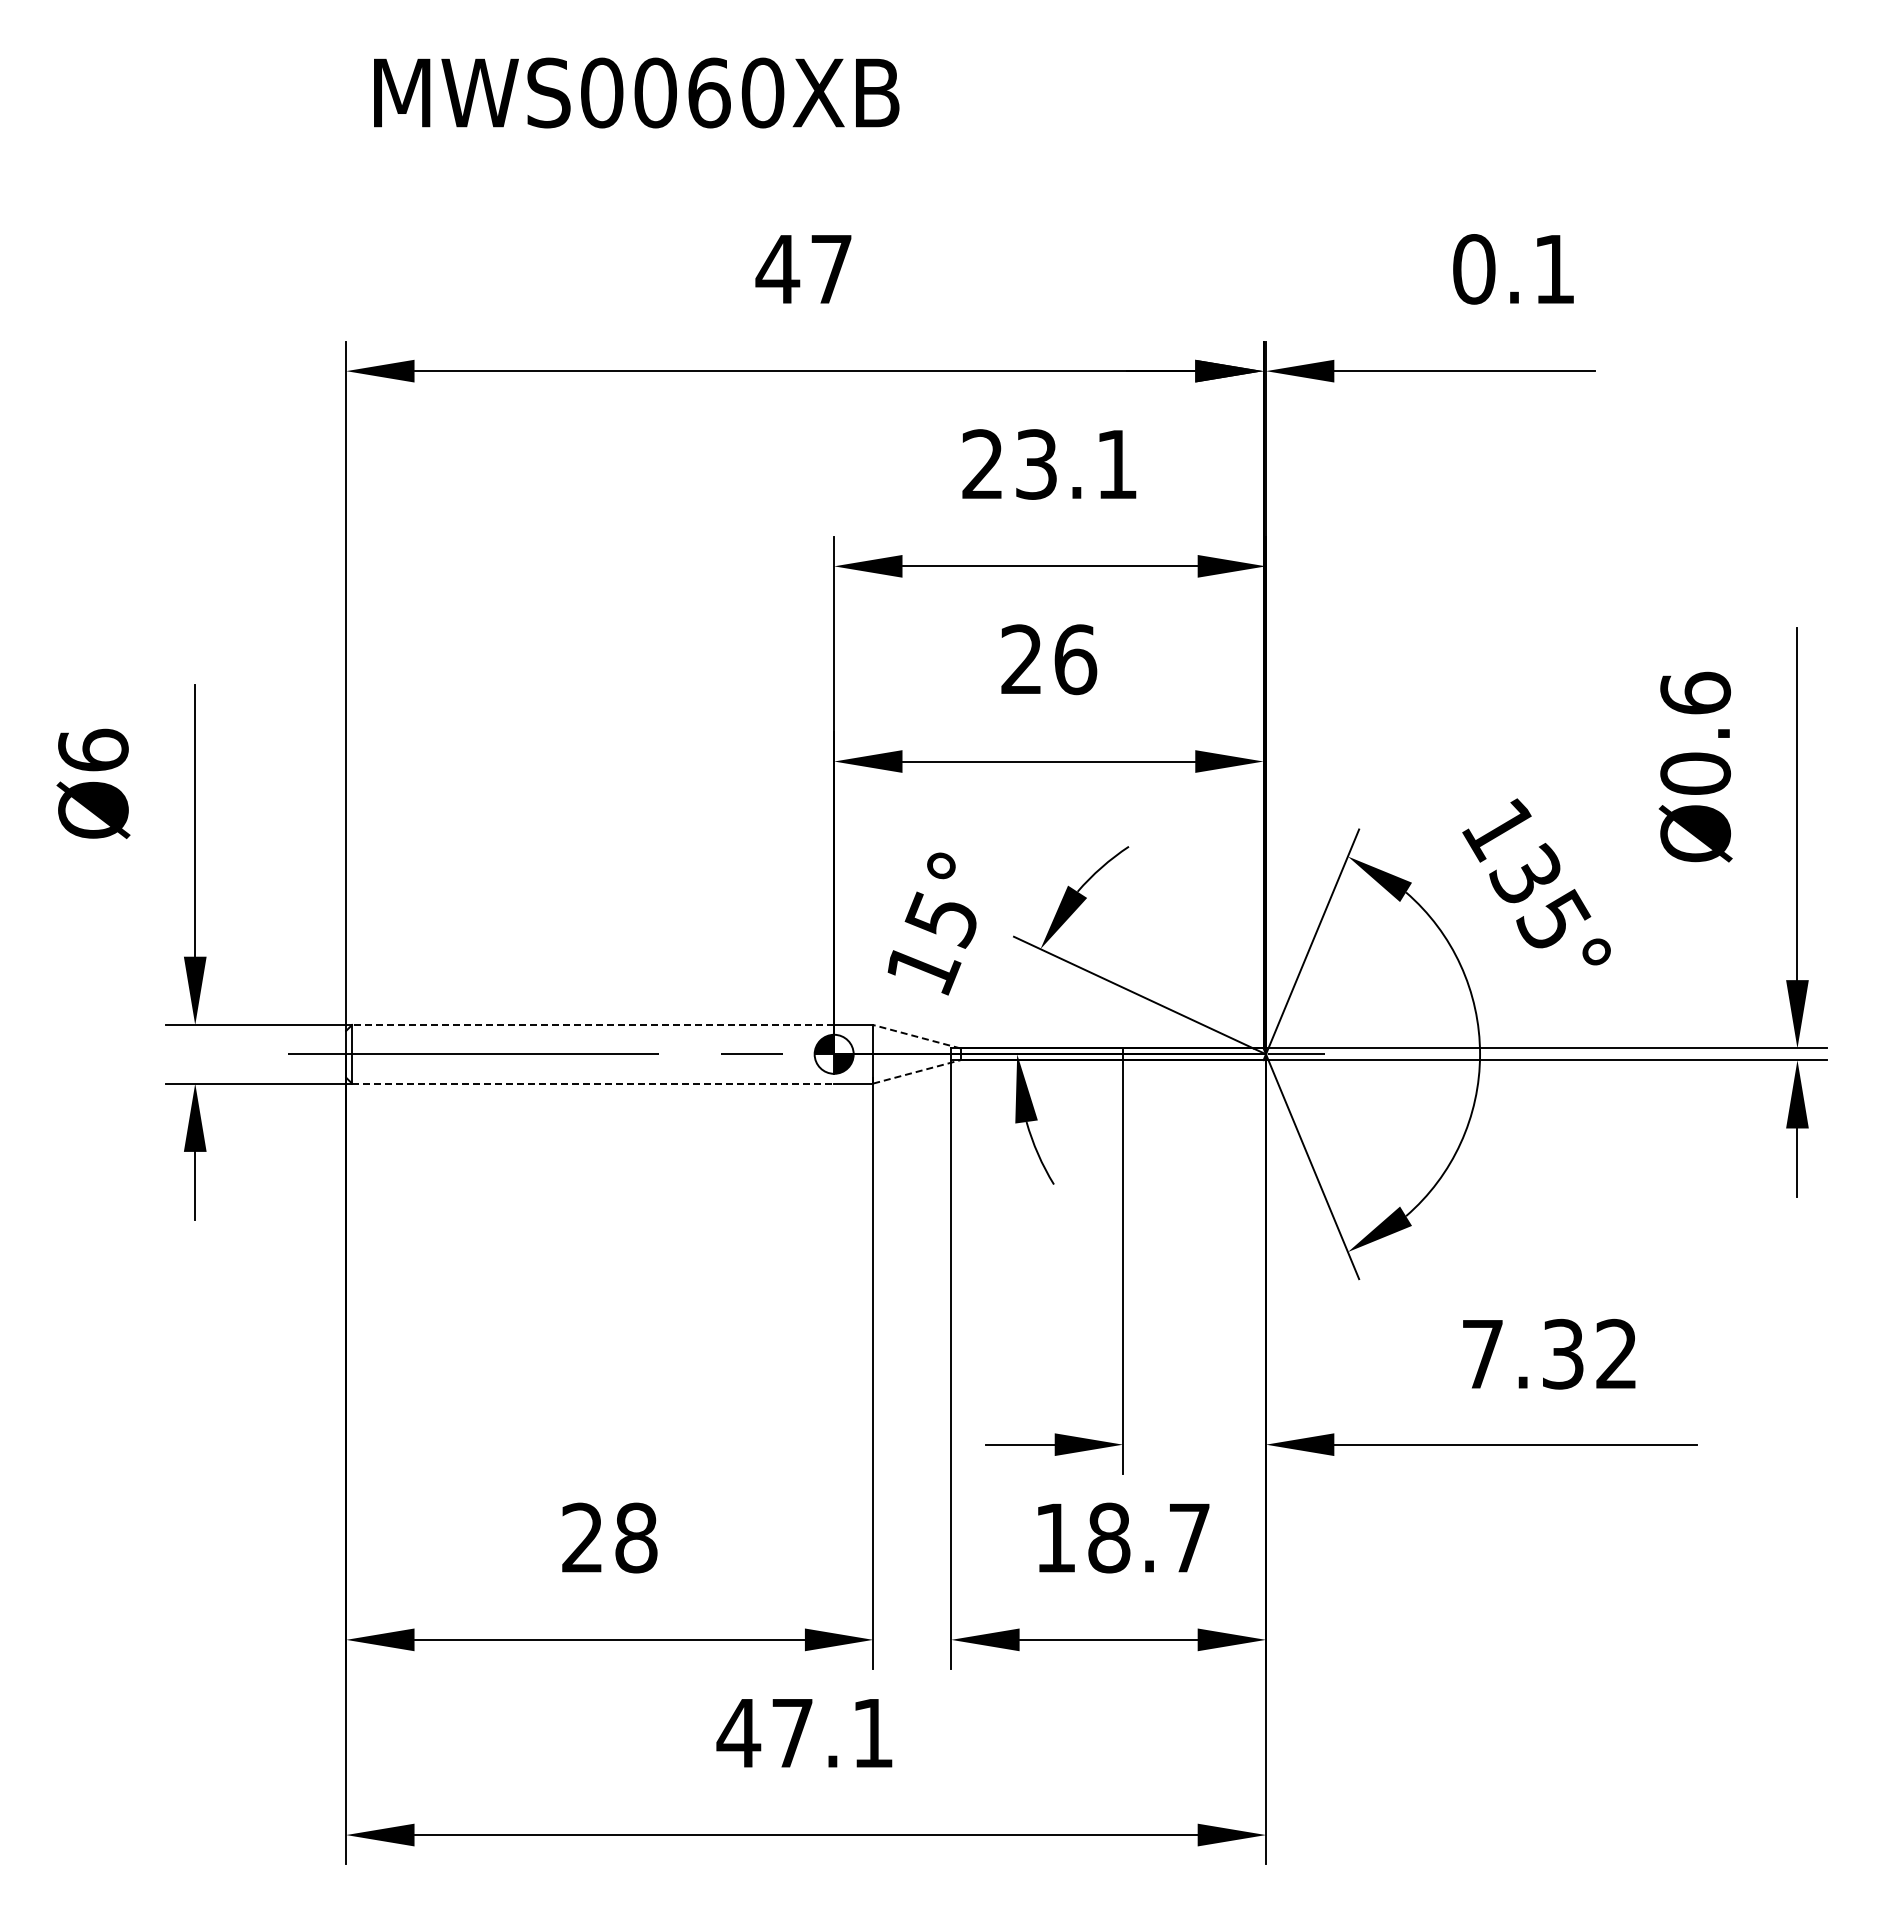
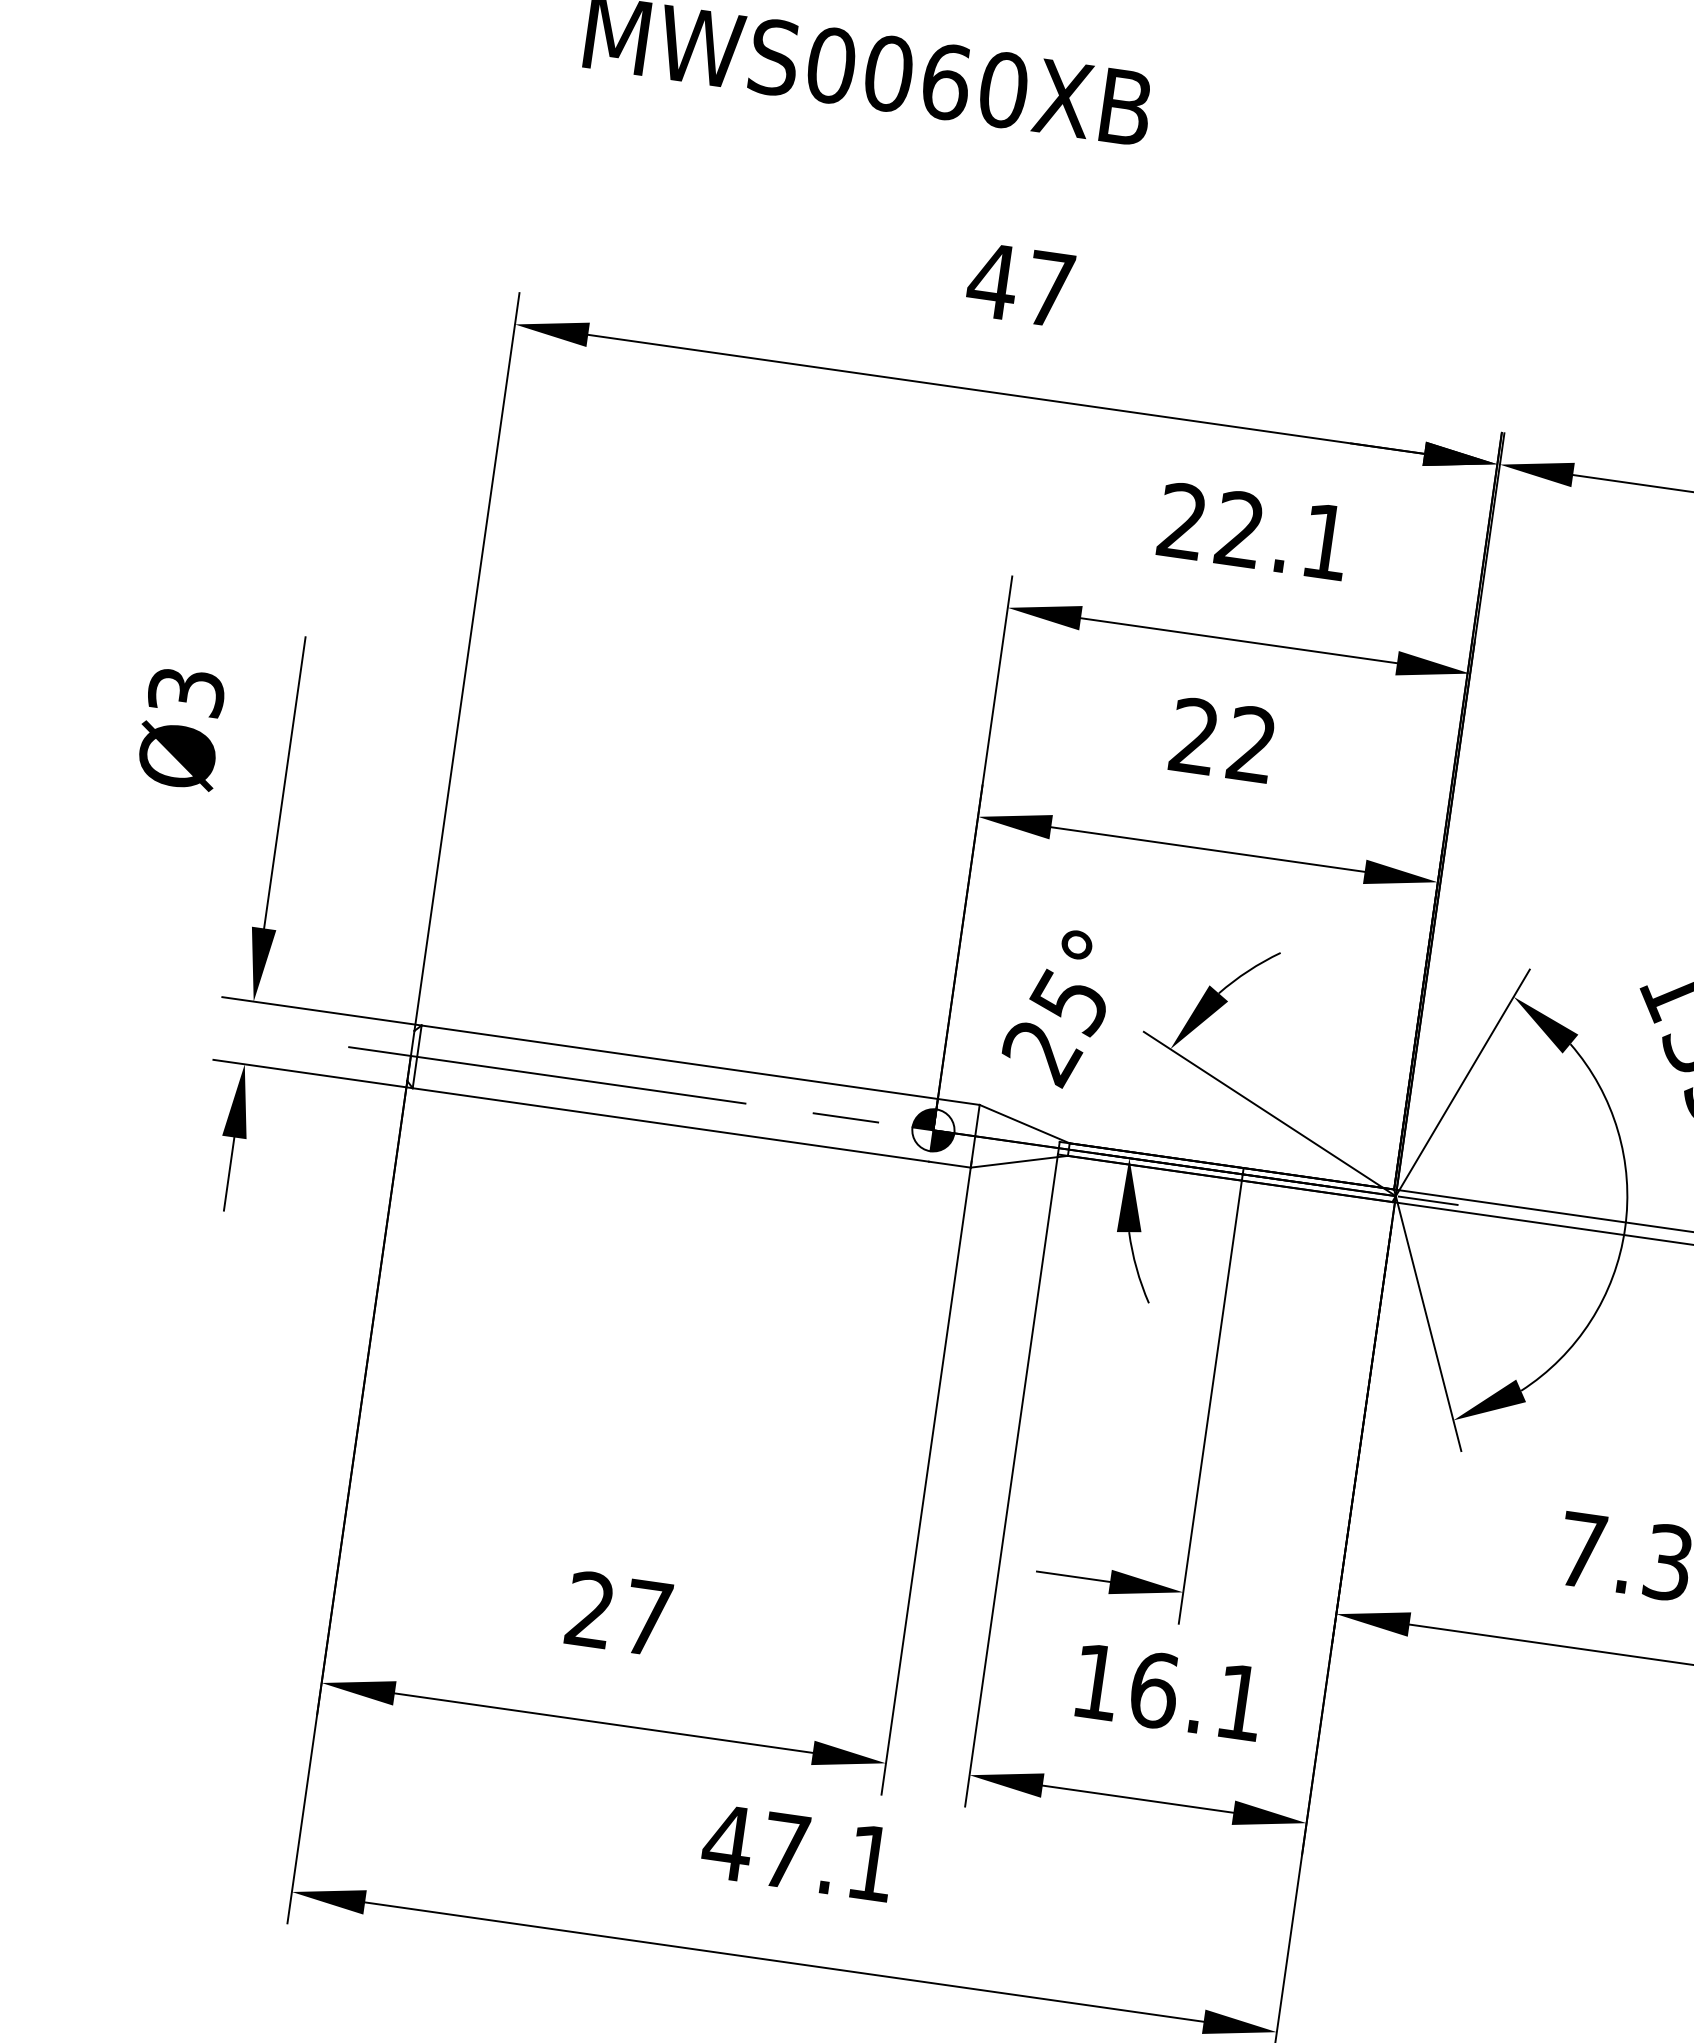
text: (1036, 464) -> (1239, 529), 23.1 -> 22.1
text: (1075, 659) -> (1252, 744), 26 -> 22
text: (93, 749) -> (186, 691), Ø6 -> Ø3
text: (923, 971) -> (1041, 1055), 15° -> 25°
line: (592, 1025) -> (679, 1062), dashed -> solid
line: (916, 1036) -> (1024, 1123), dashed -> solid
line: (917, 1071) -> (1020, 1161), dashed -> solid
line: (593, 1083) -> (671, 1124), dashed -> solid
text: (636, 1537) -> (648, 1617), 28 -> 27
text: (1148, 1537) -> (1196, 1695), 18.7 -> 16.1

